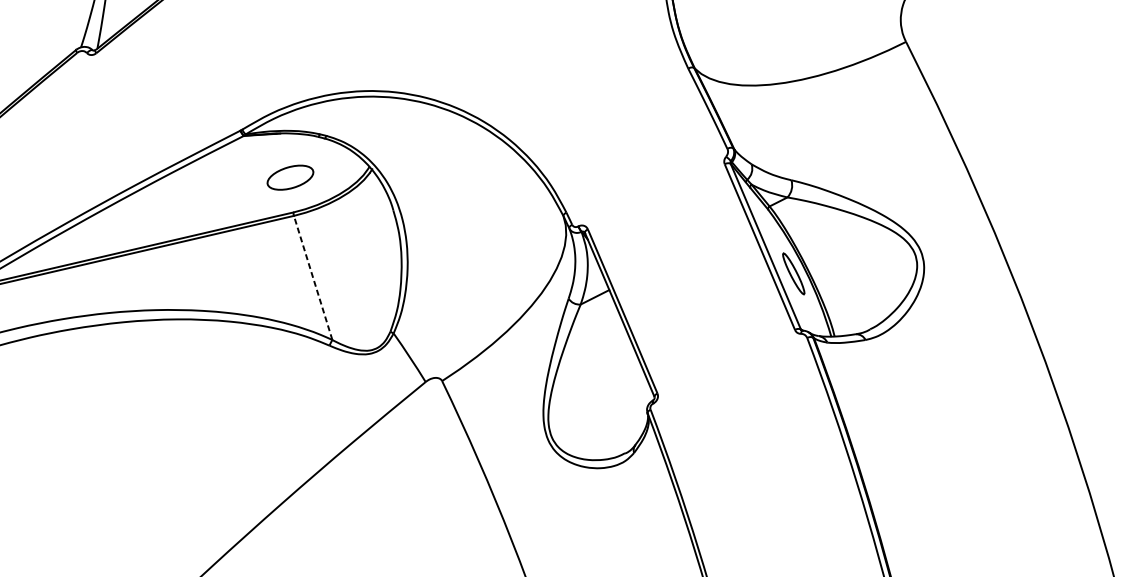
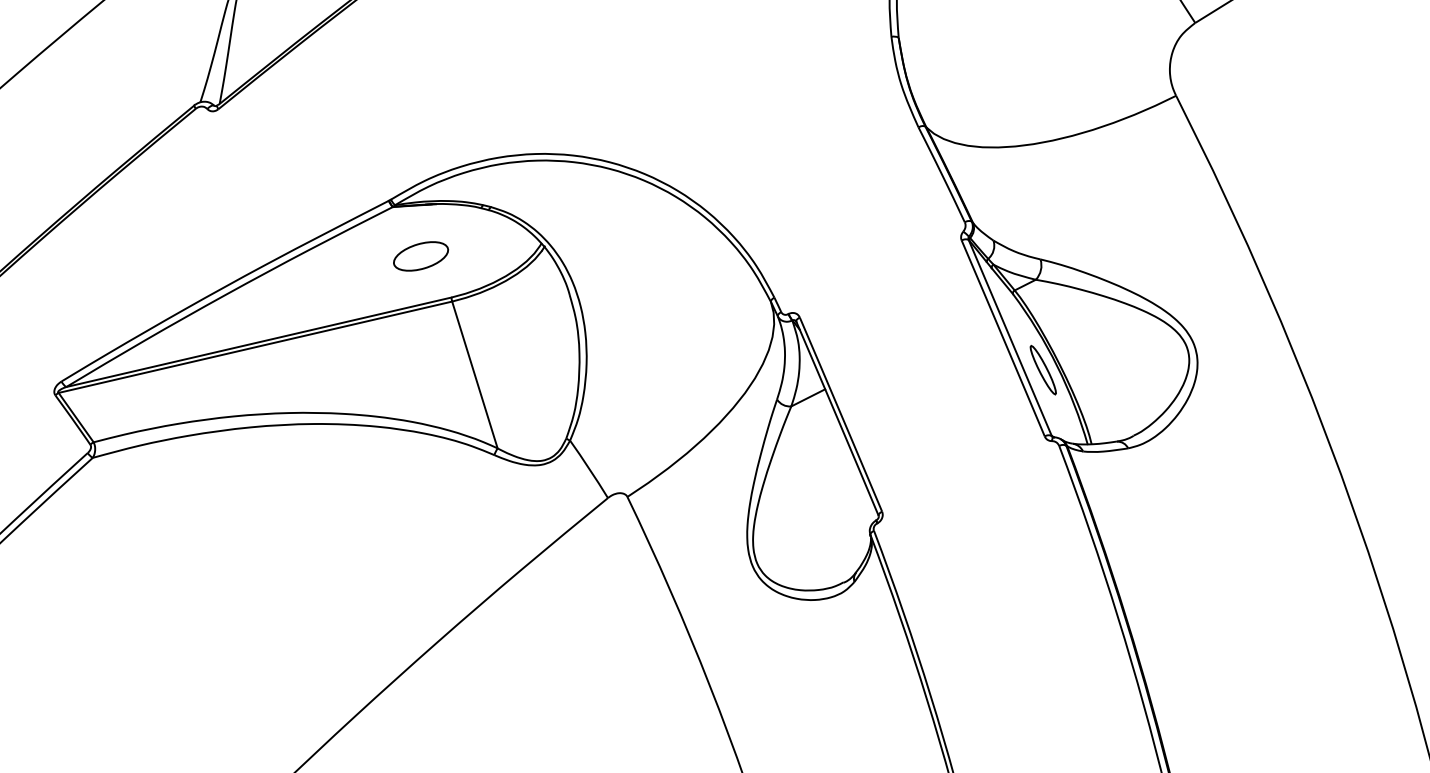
part: (290, 177) -> (421, 256), moved
line: (312, 277) -> (474, 374), dashed -> solid

